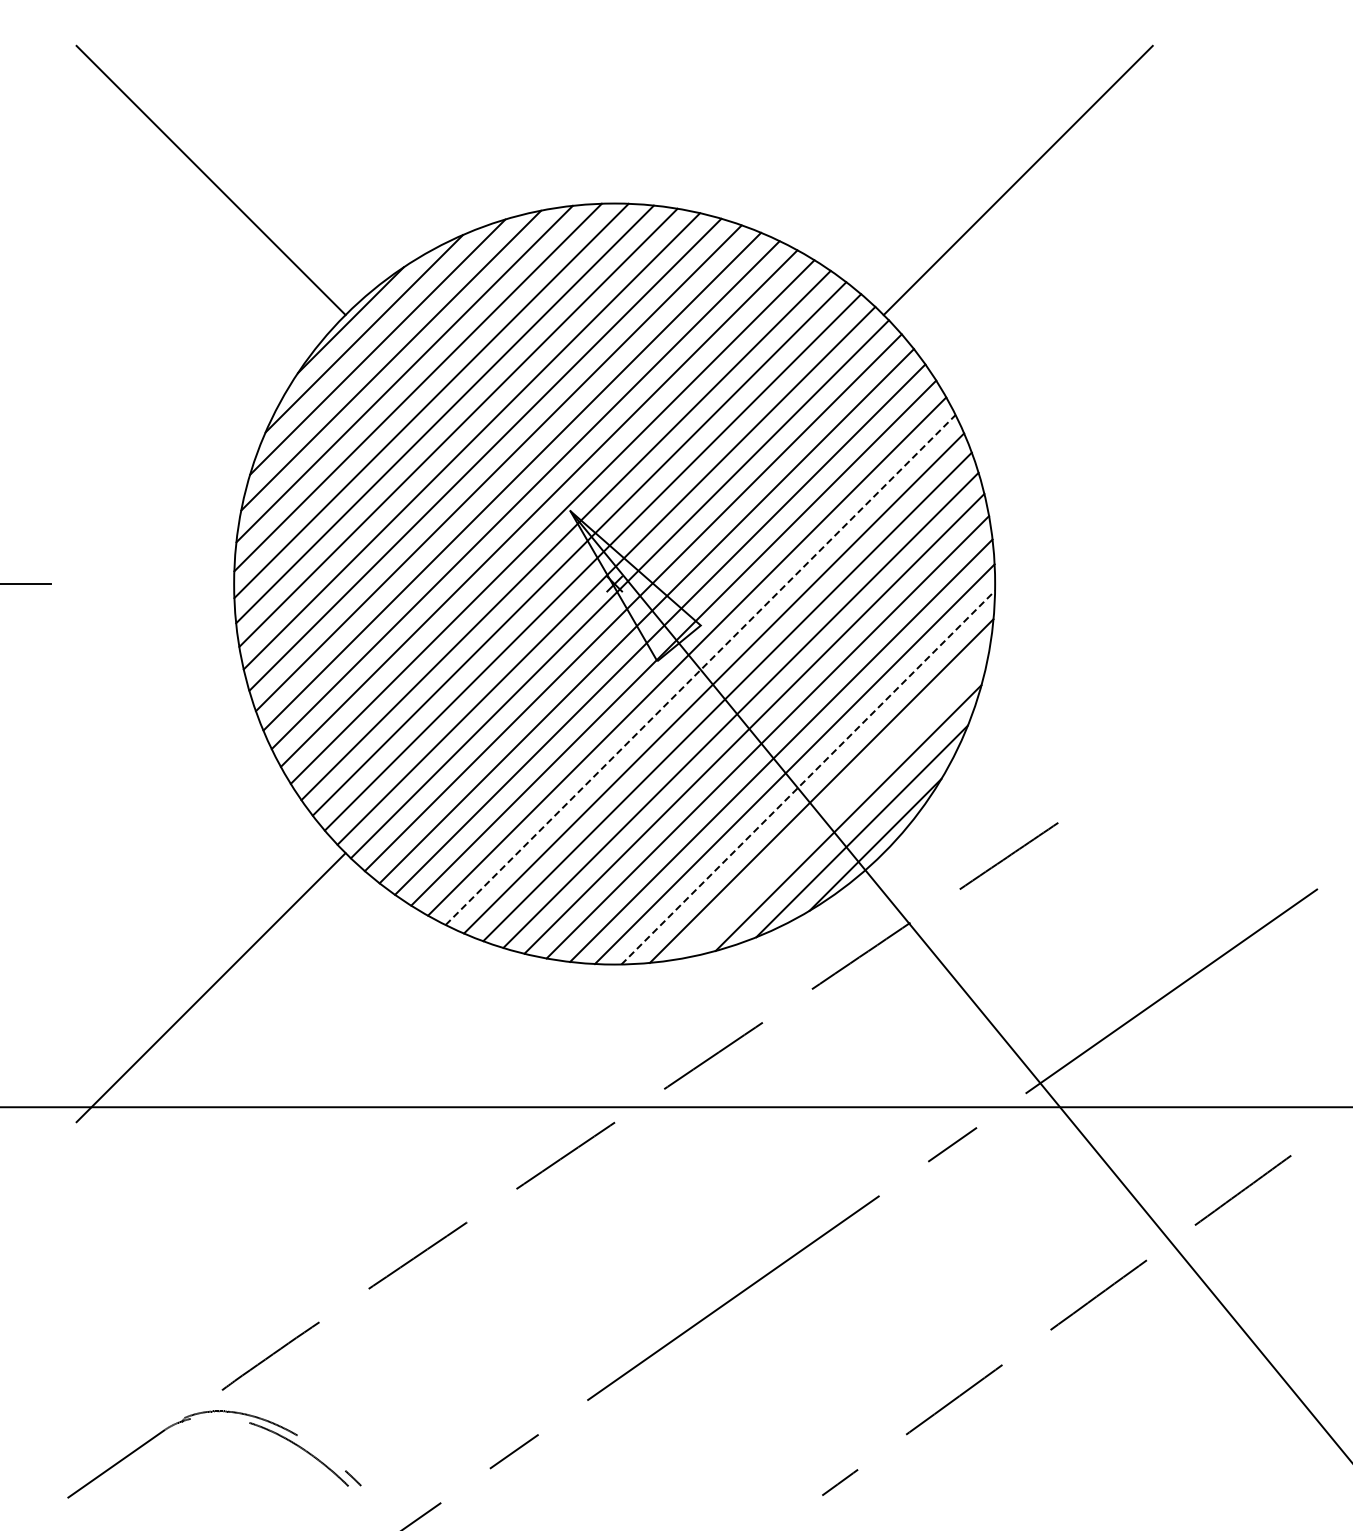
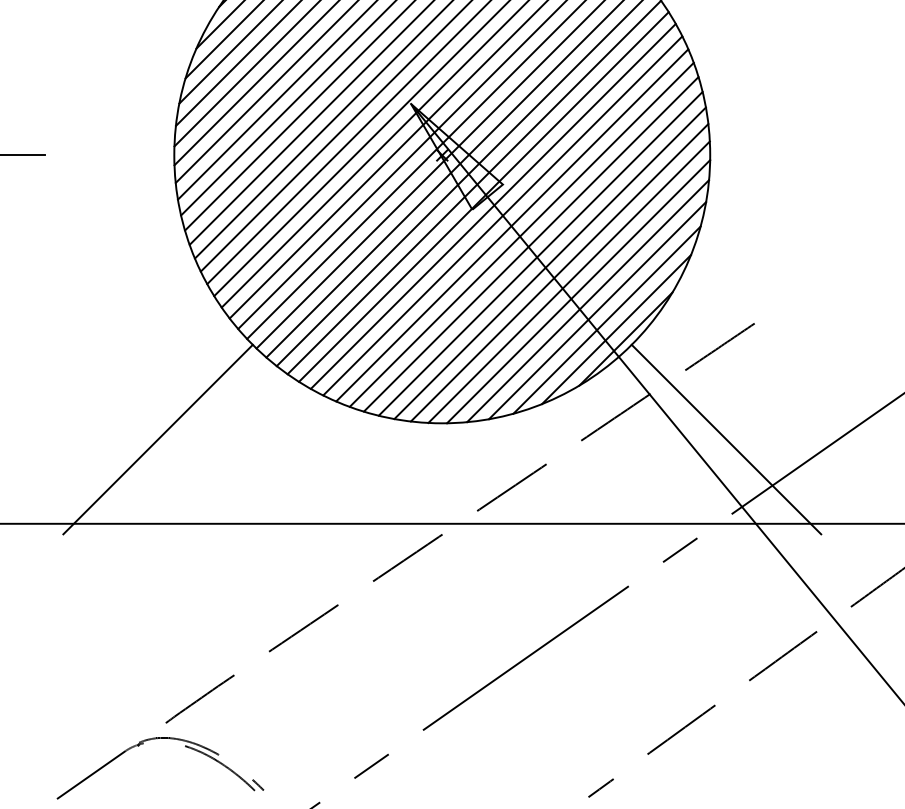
line: (700, 670) -> (502, 216), dashed -> solid
line: (808, 777) -> (578, 291), dashed -> solid
line: (835, 804) -> (597, 310), added
line: (1017, 987) -> (725, 439), added

